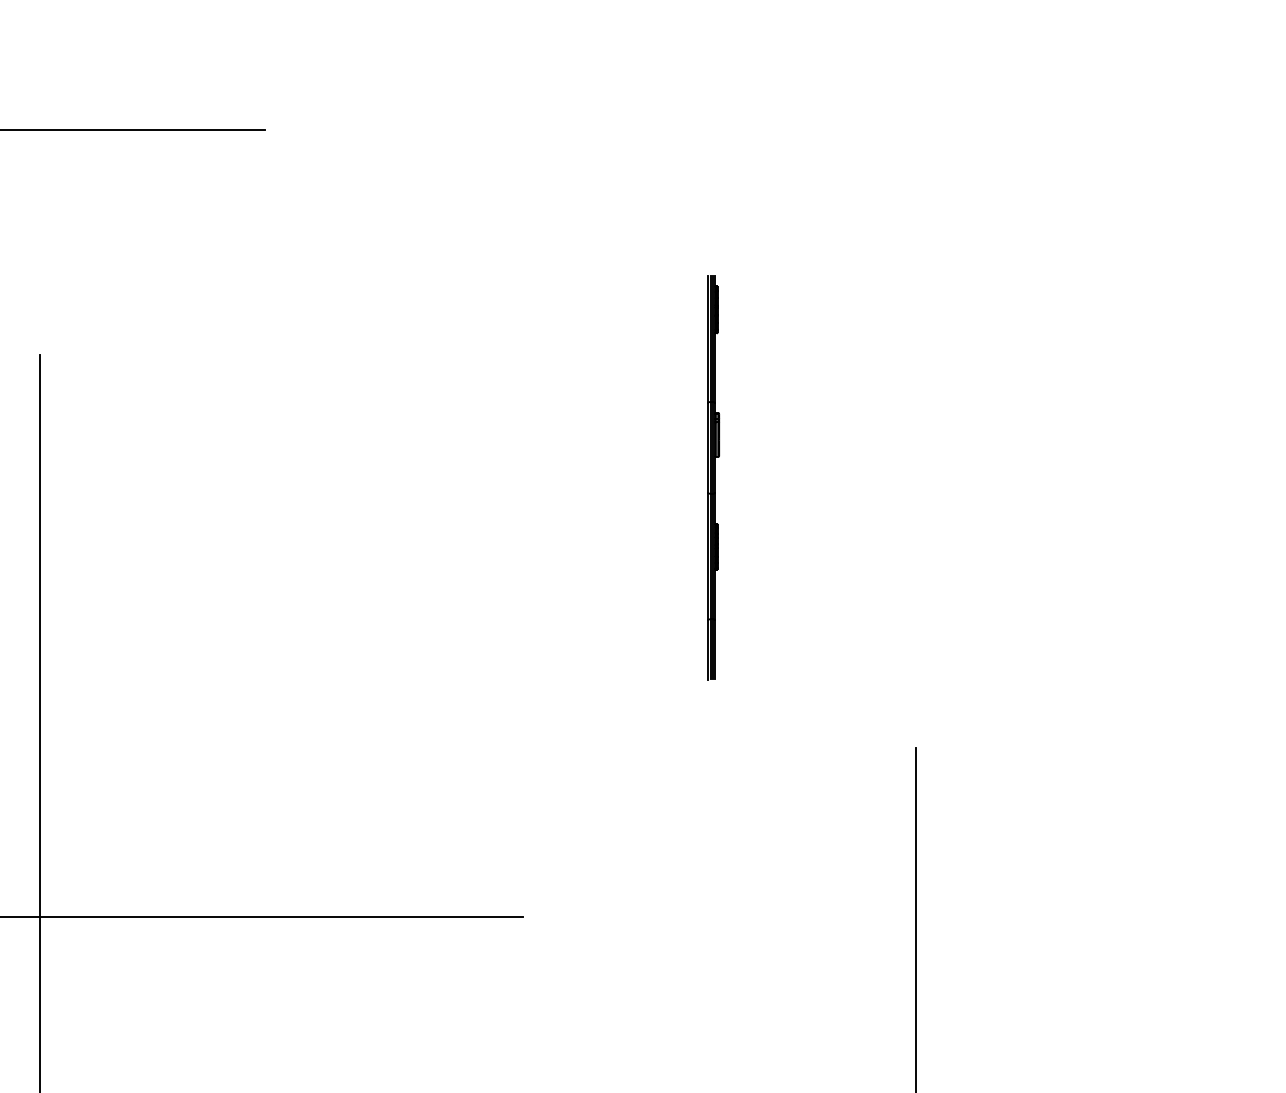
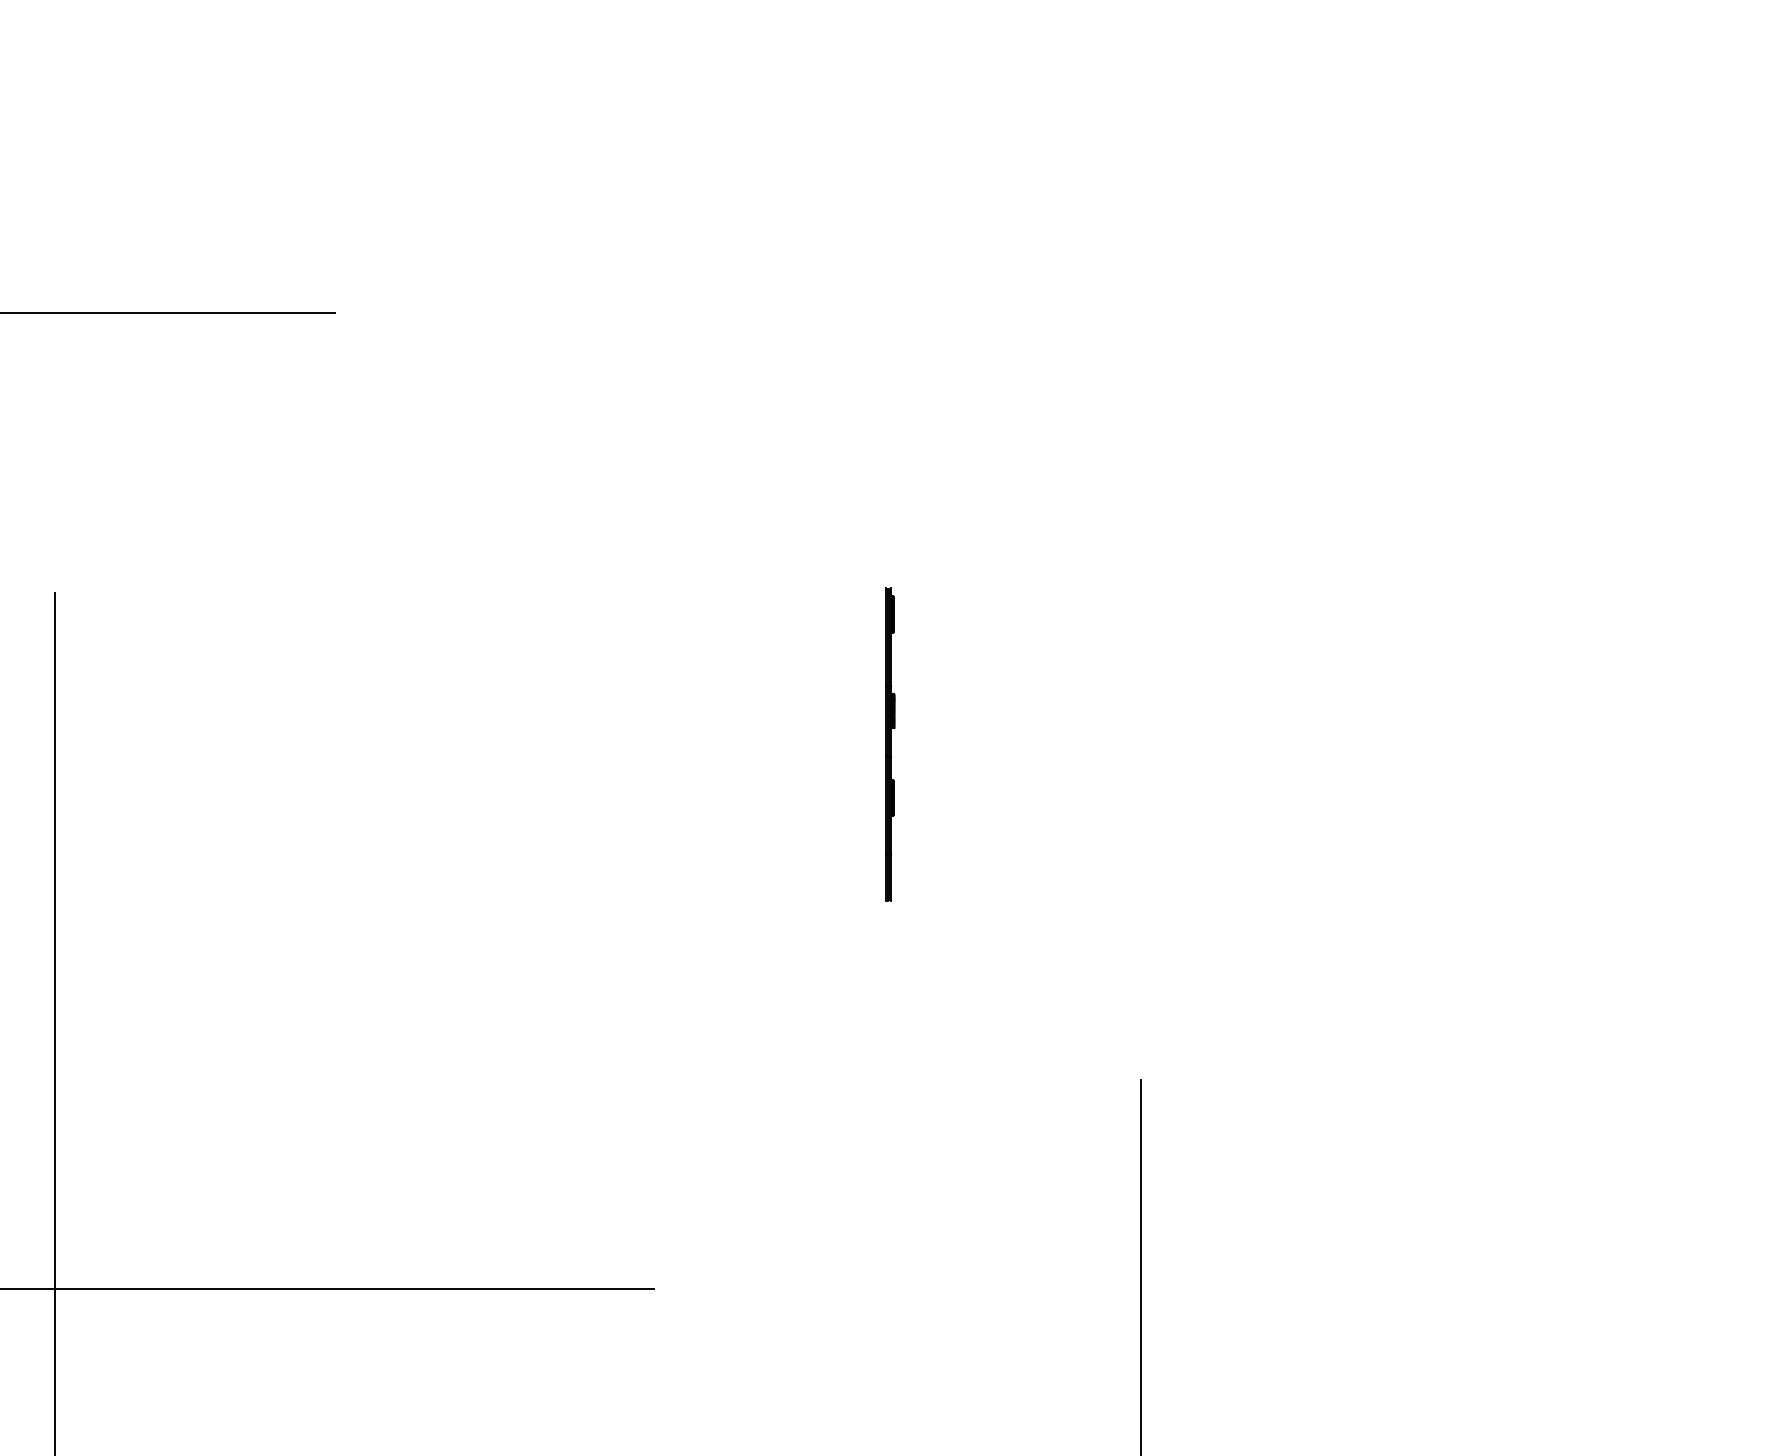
part: (713, 477) -> (890, 744), size x0.62

